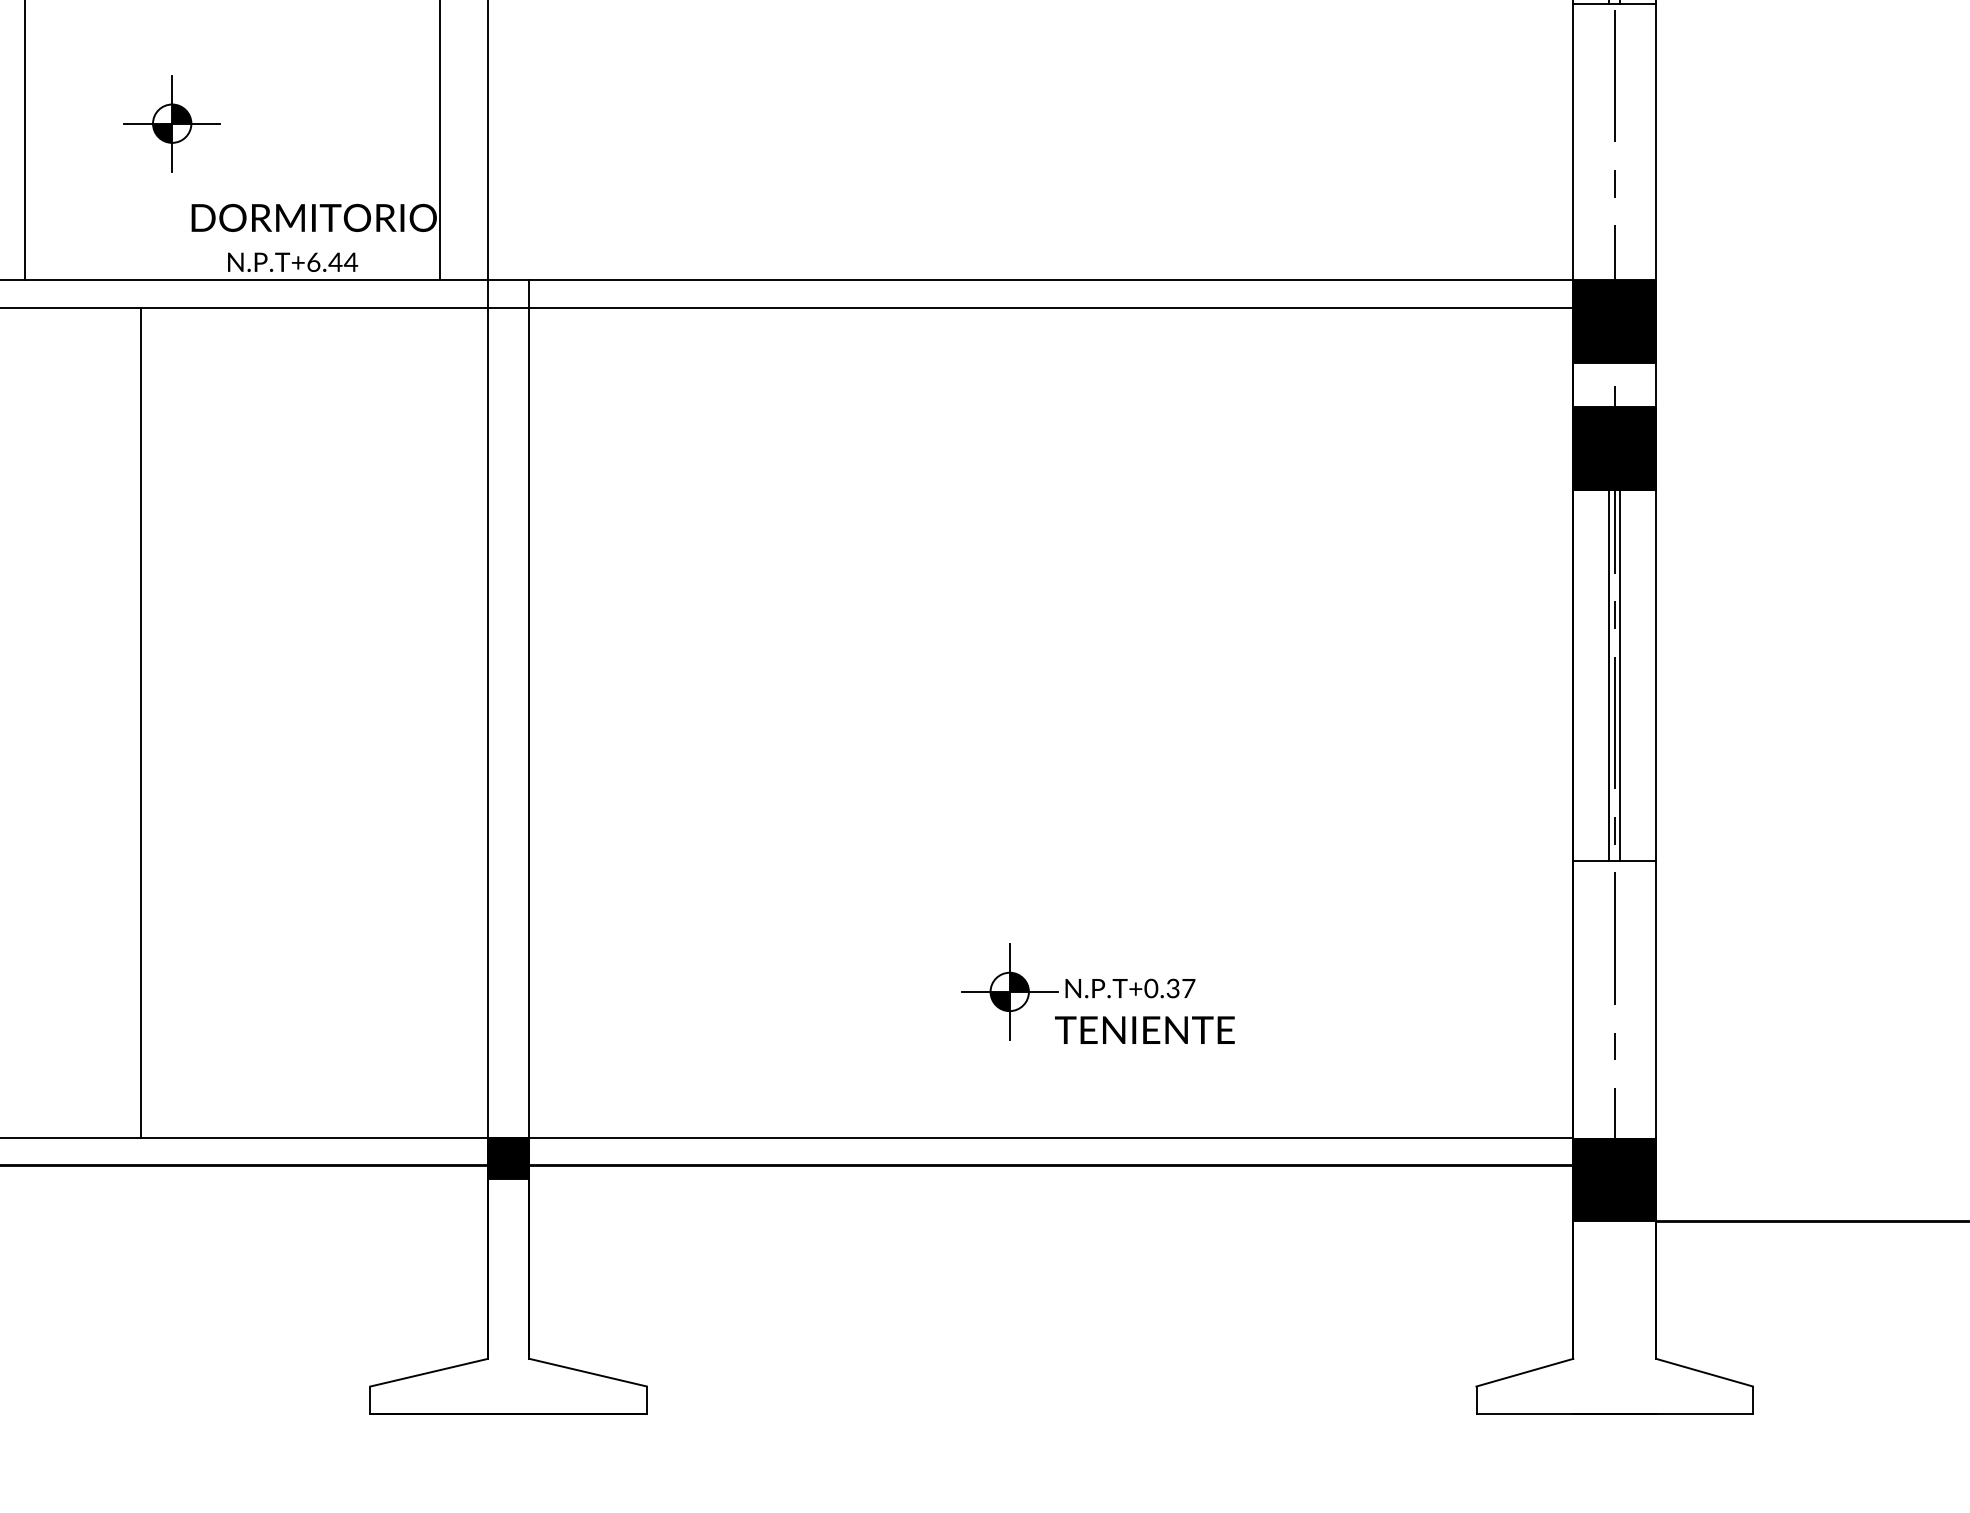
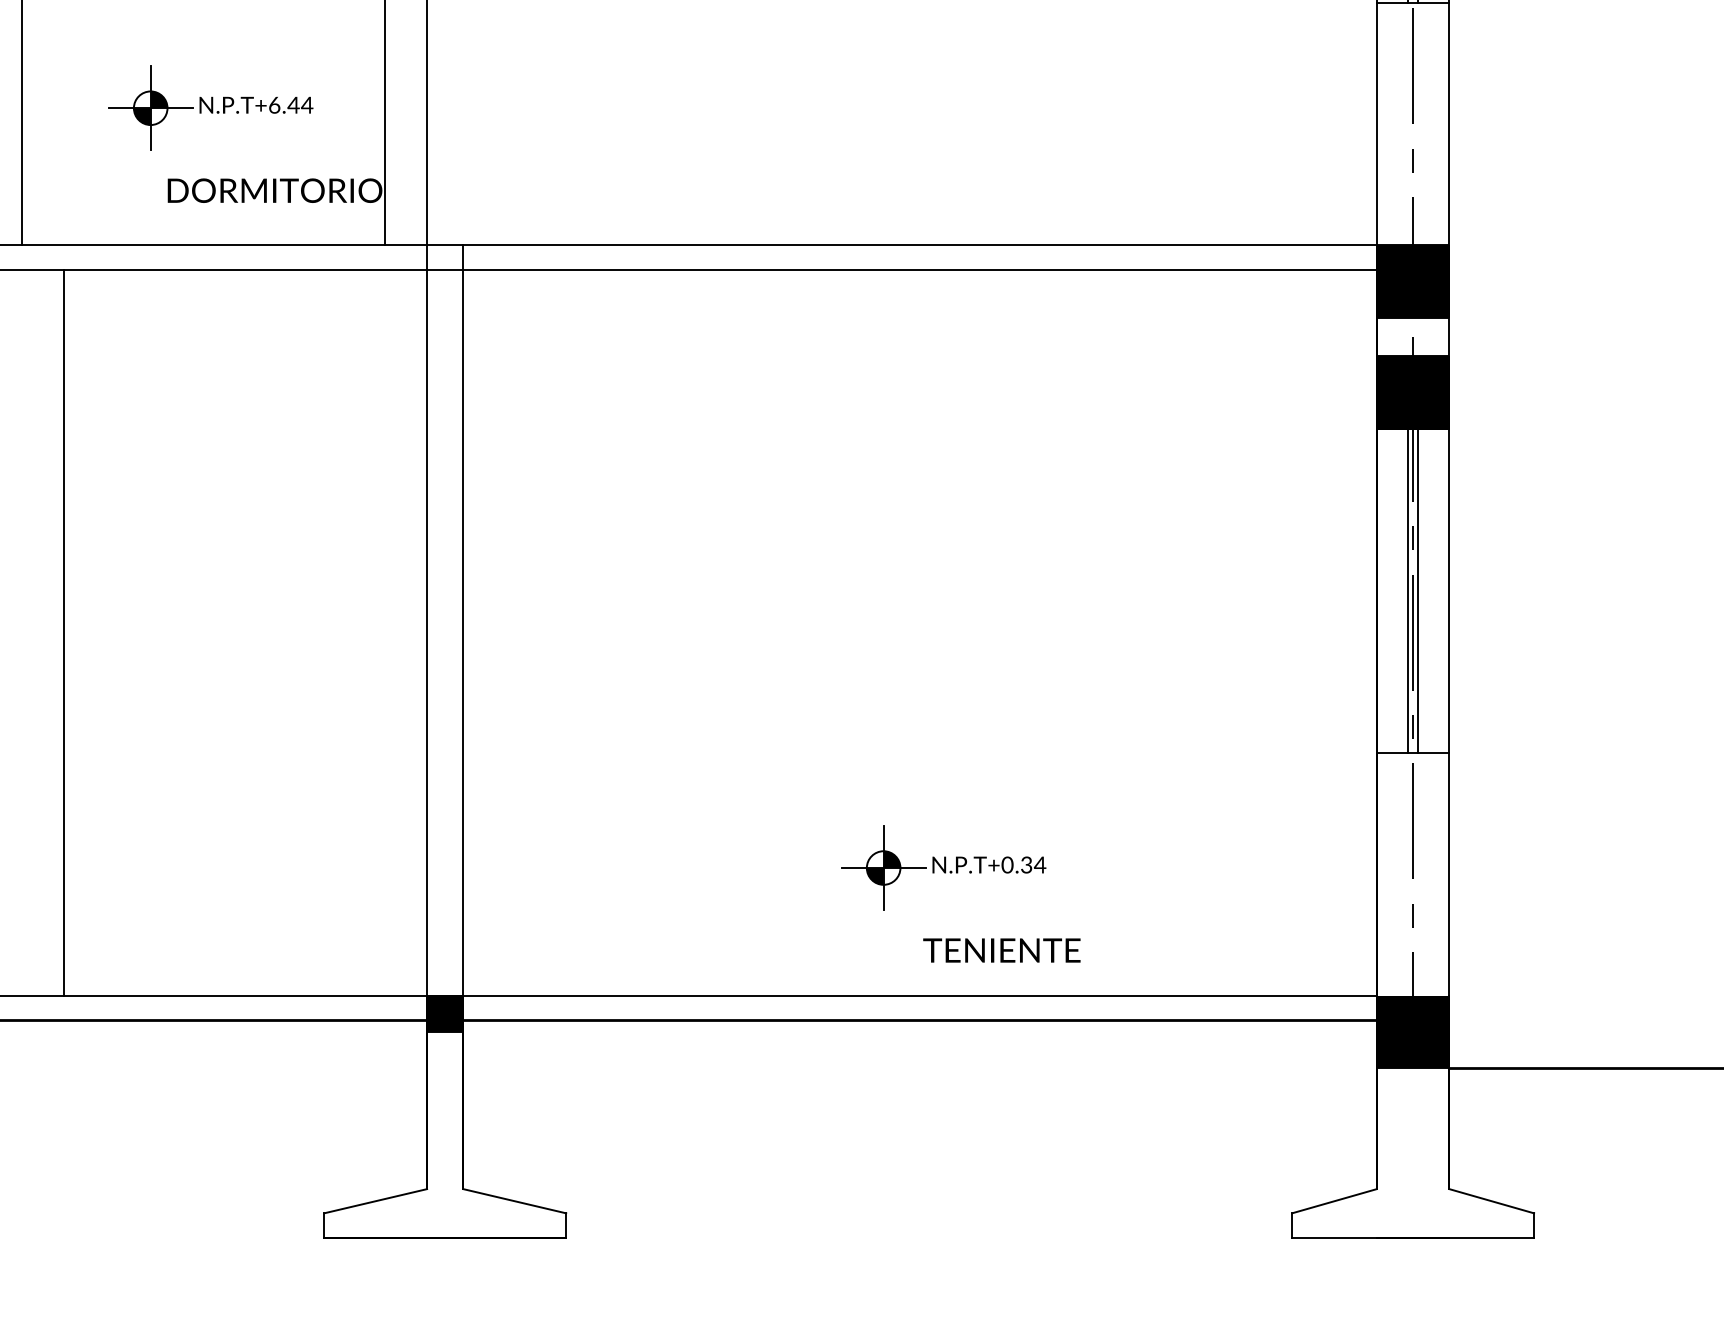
text: (293, 261) -> (256, 104), moved
line: (141, 722) -> (64, 632), moved
text: (1188, 988) -> (1040, 865), N.P.T+0.37 -> N.P.T+0.34
text: (1144, 1029) -> (1001, 949), moved

